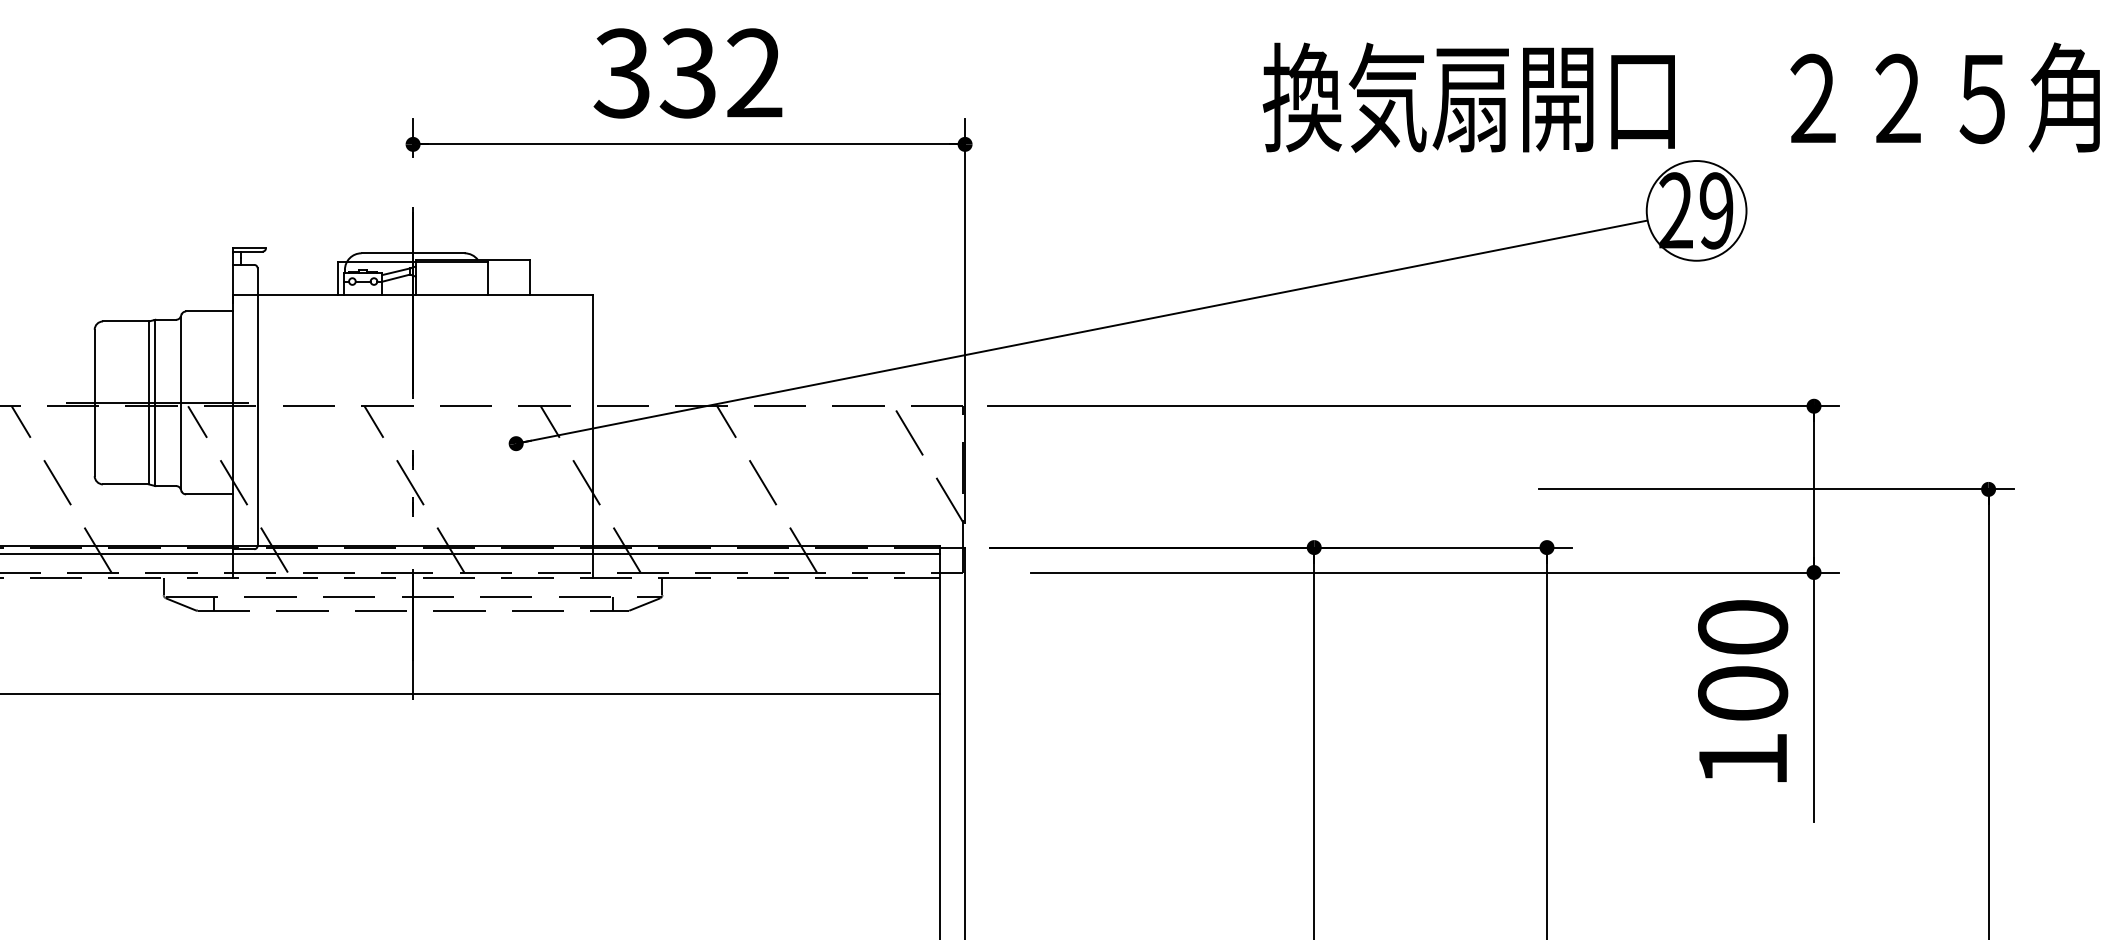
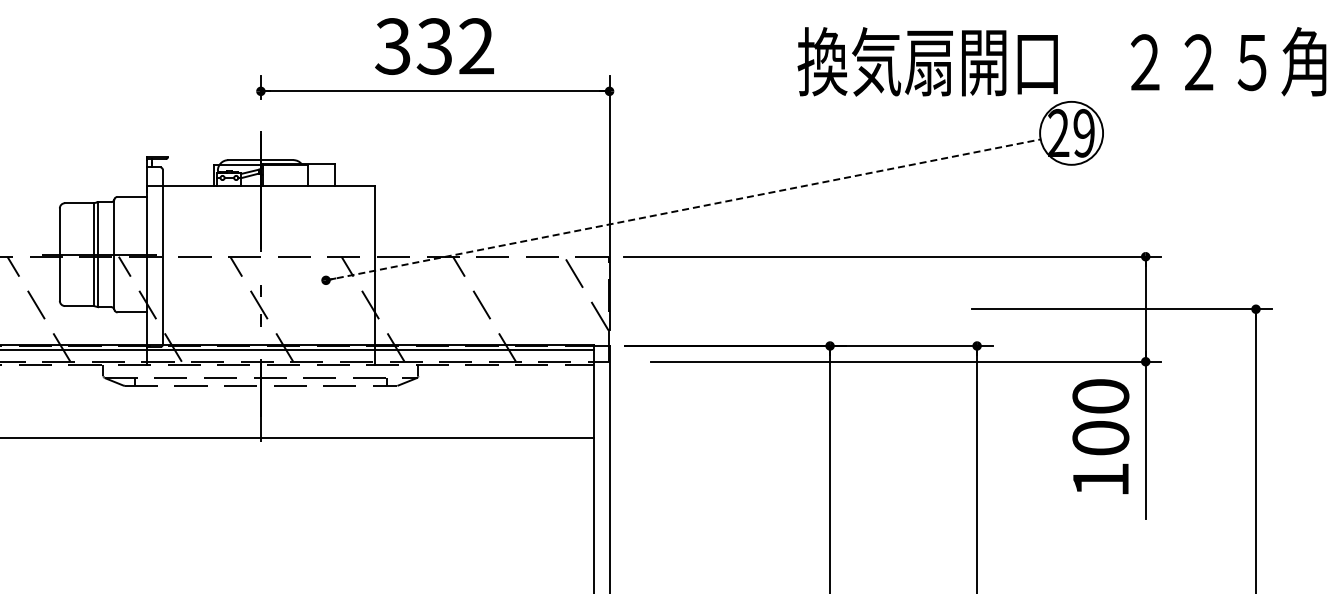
line: (1082, 331) -> (683, 209), solid -> dashed

